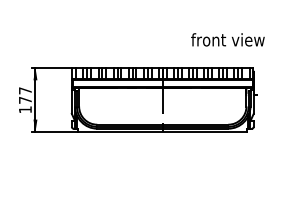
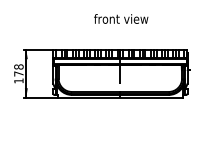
text: (227, 39) -> (120, 18), moved
text: (24, 90) -> (18, 66), 177 -> 178

